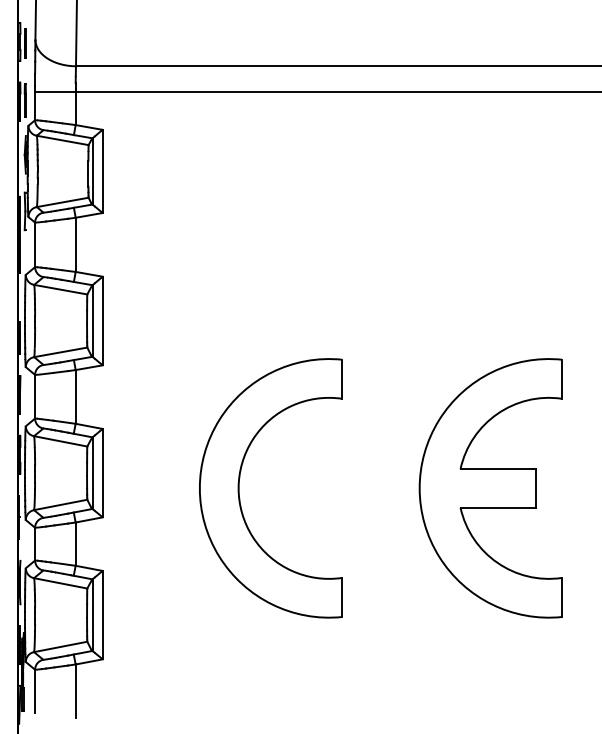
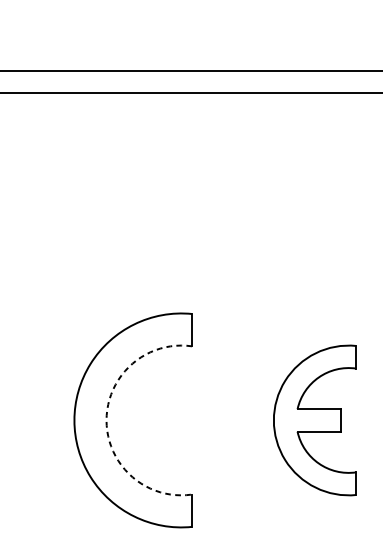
arc: (238, 488) -> (106, 420), solid -> dashed
part: (490, 488) -> (314, 420), size x0.7

